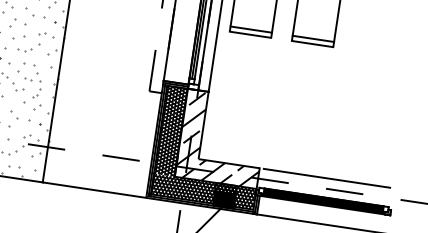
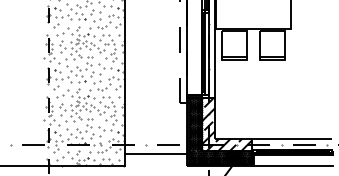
line: (93, 190) -> (155, 154), moved

